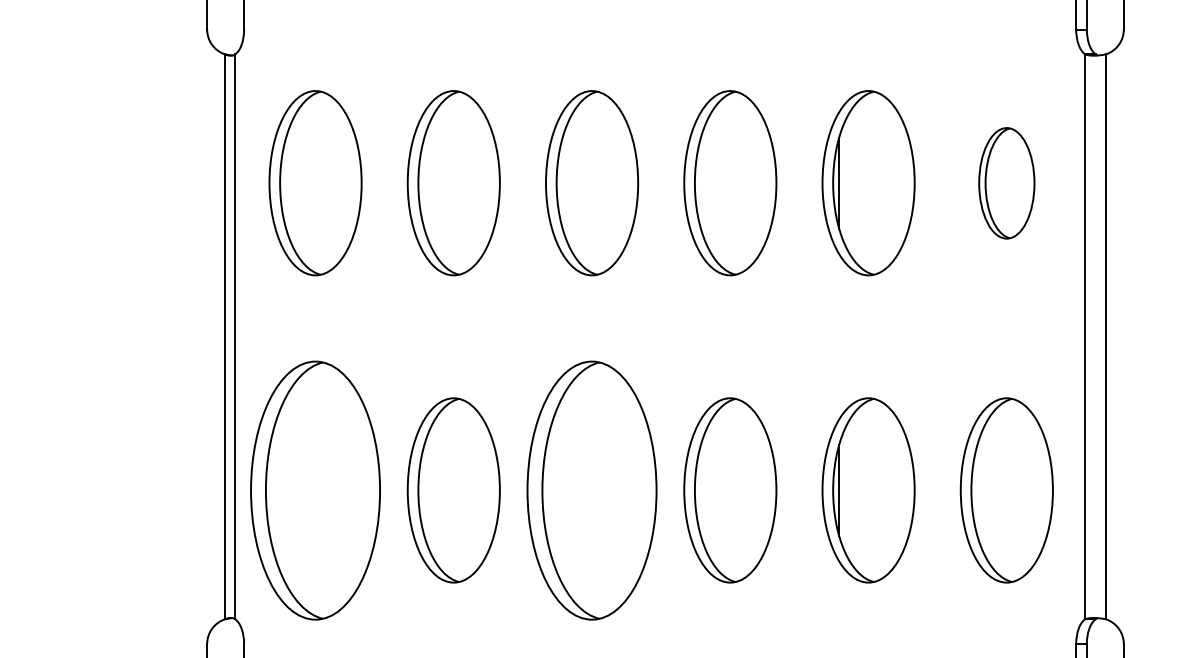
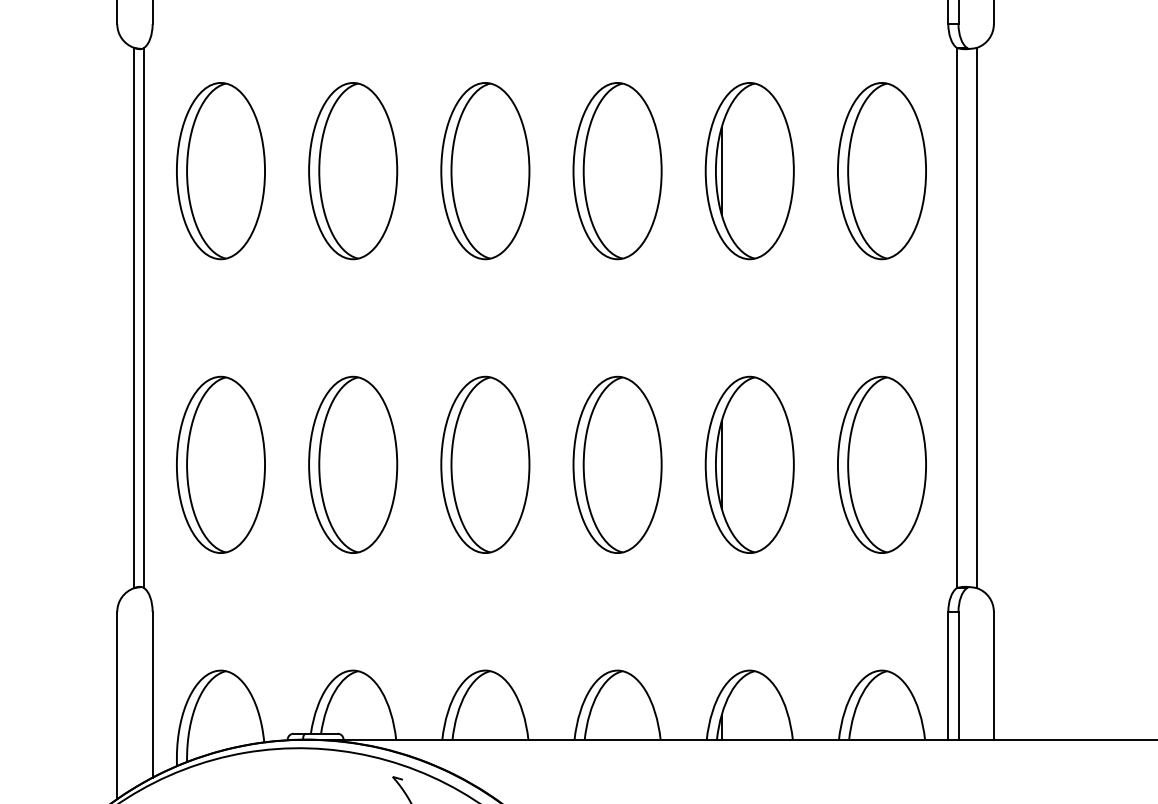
part: (1006, 183) -> (881, 171), size x1.67
part: (315, 490) -> (220, 464), size x0.71
part: (592, 490) -> (485, 464), size x0.71

